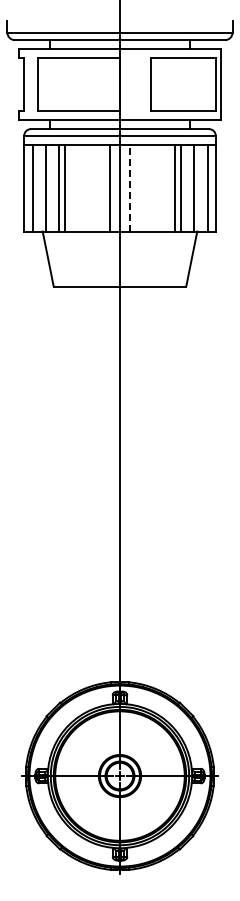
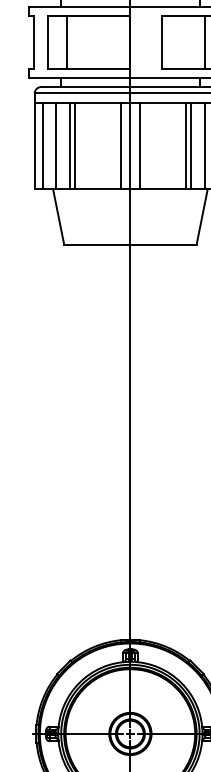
line: (56, 84) -> (66, 42), added
line: (194, 84) -> (204, 42), added
line: (129, 187) -> (139, 145), dashed -> solid

